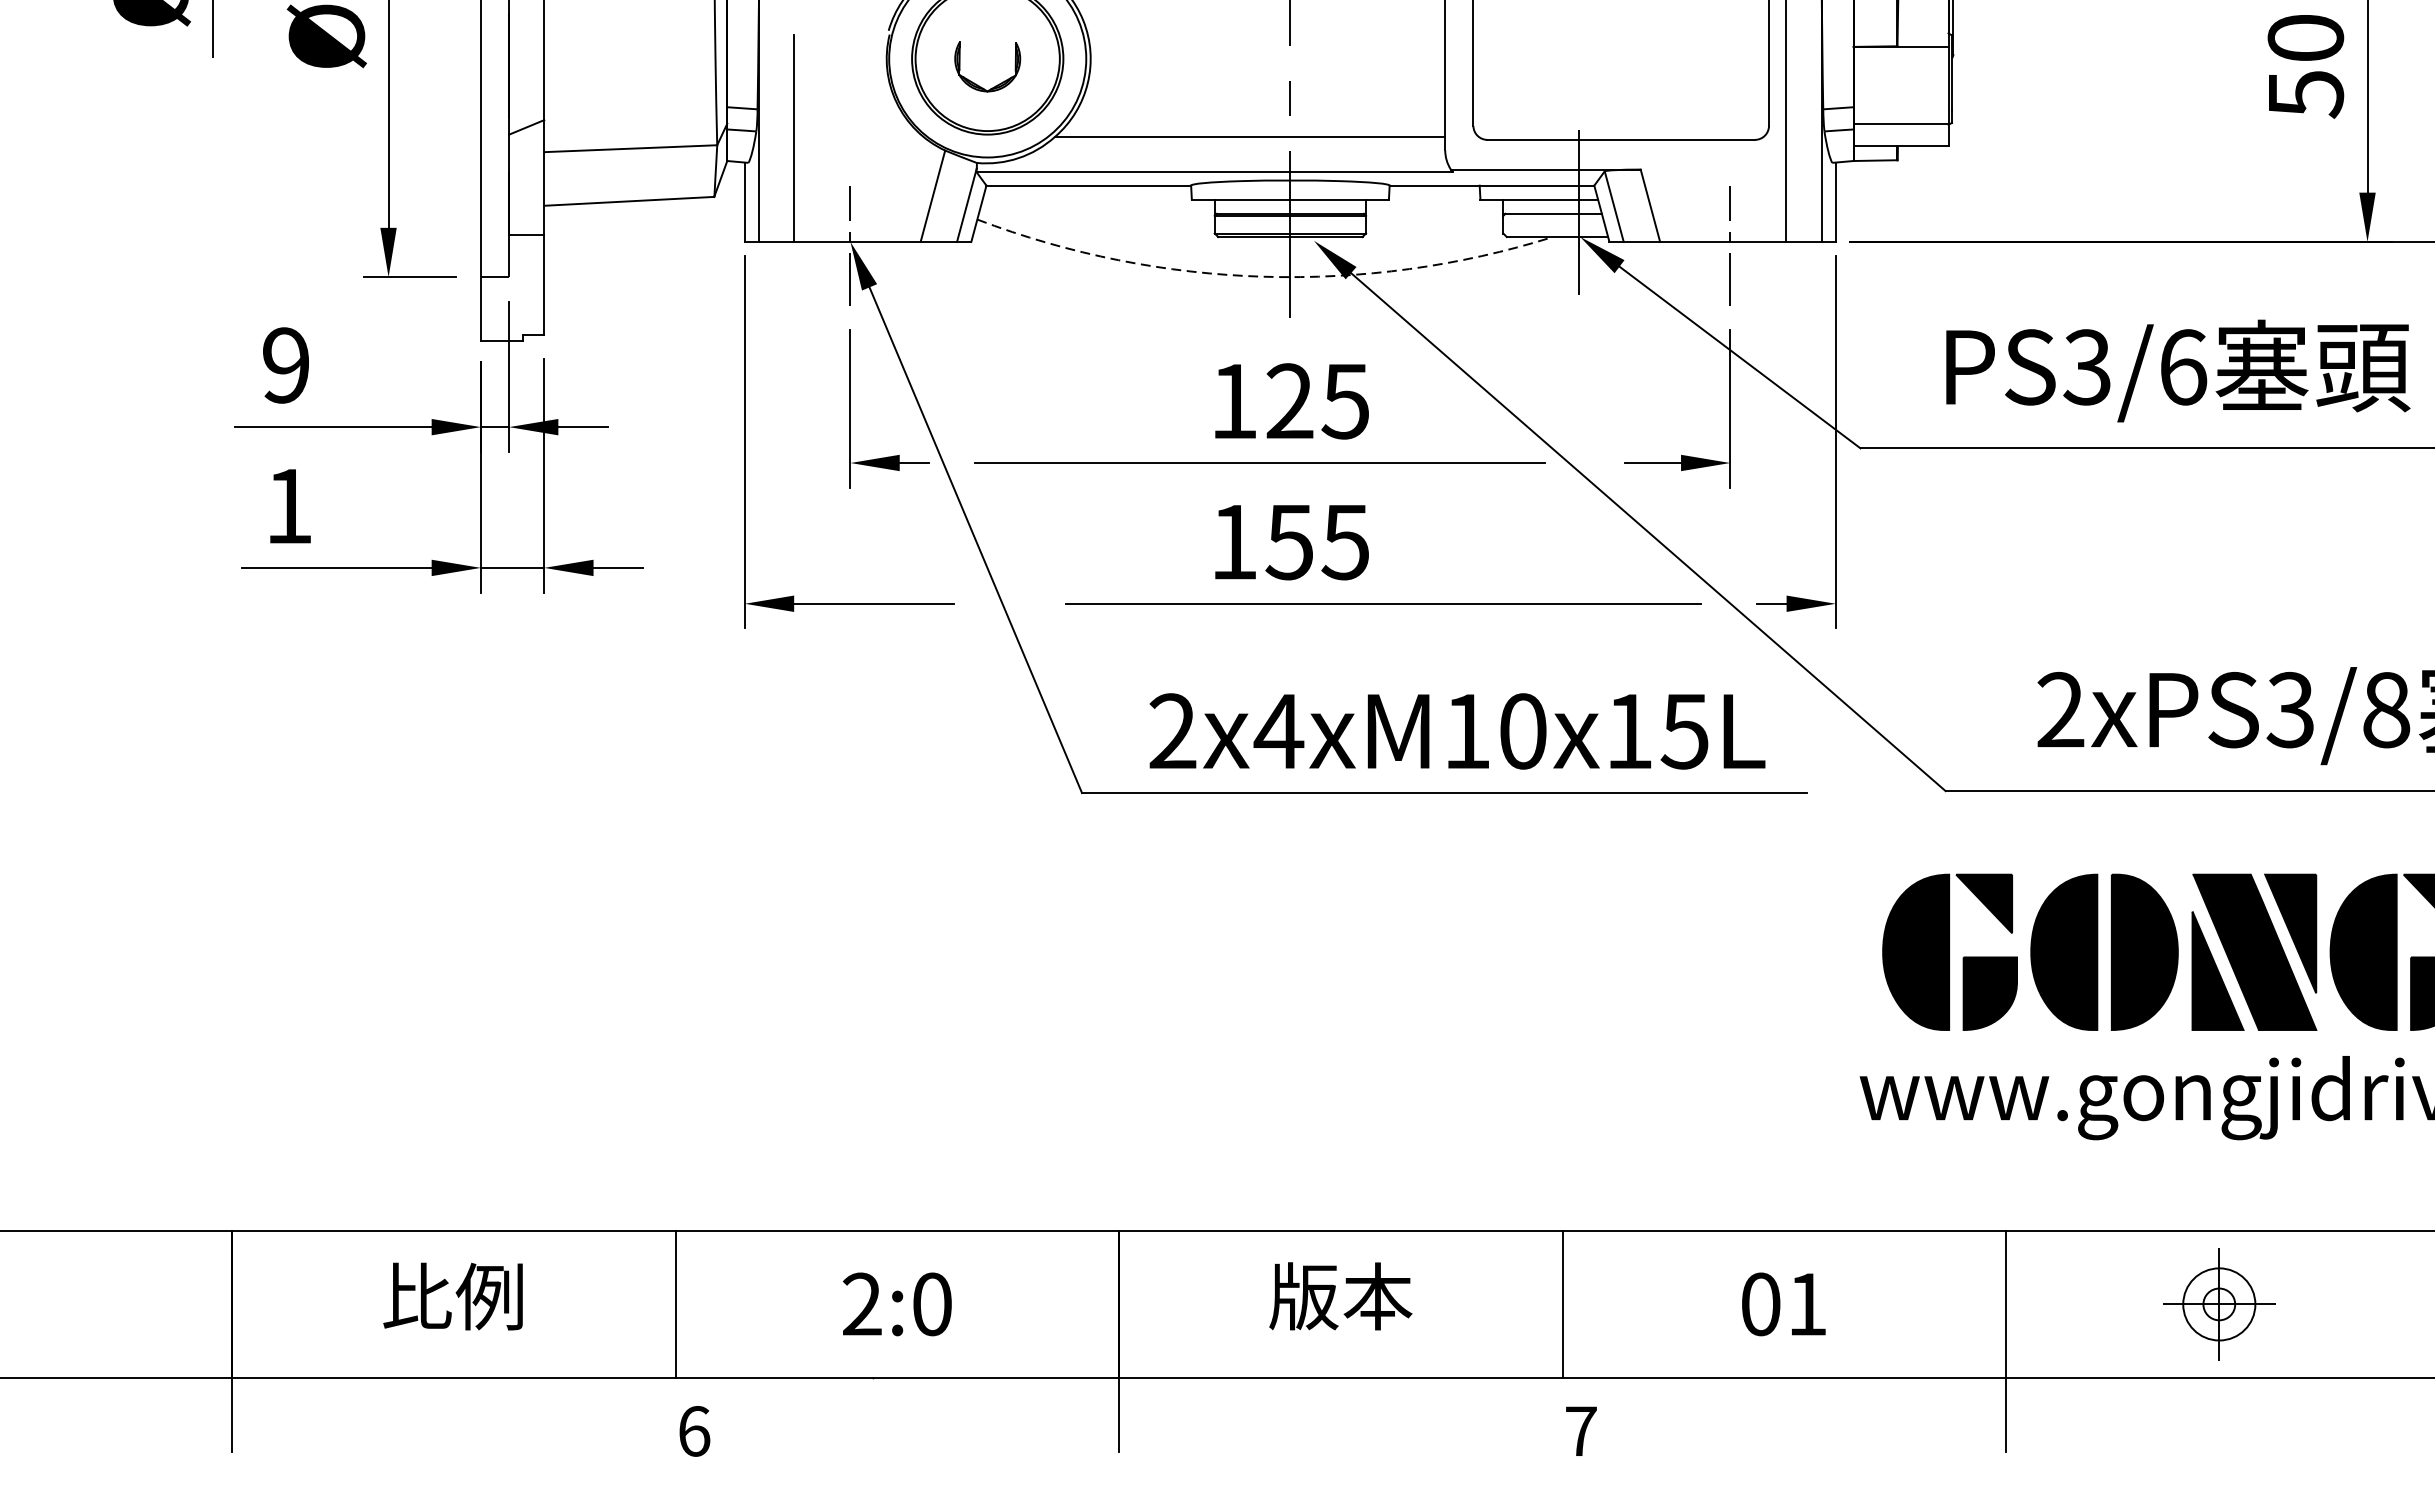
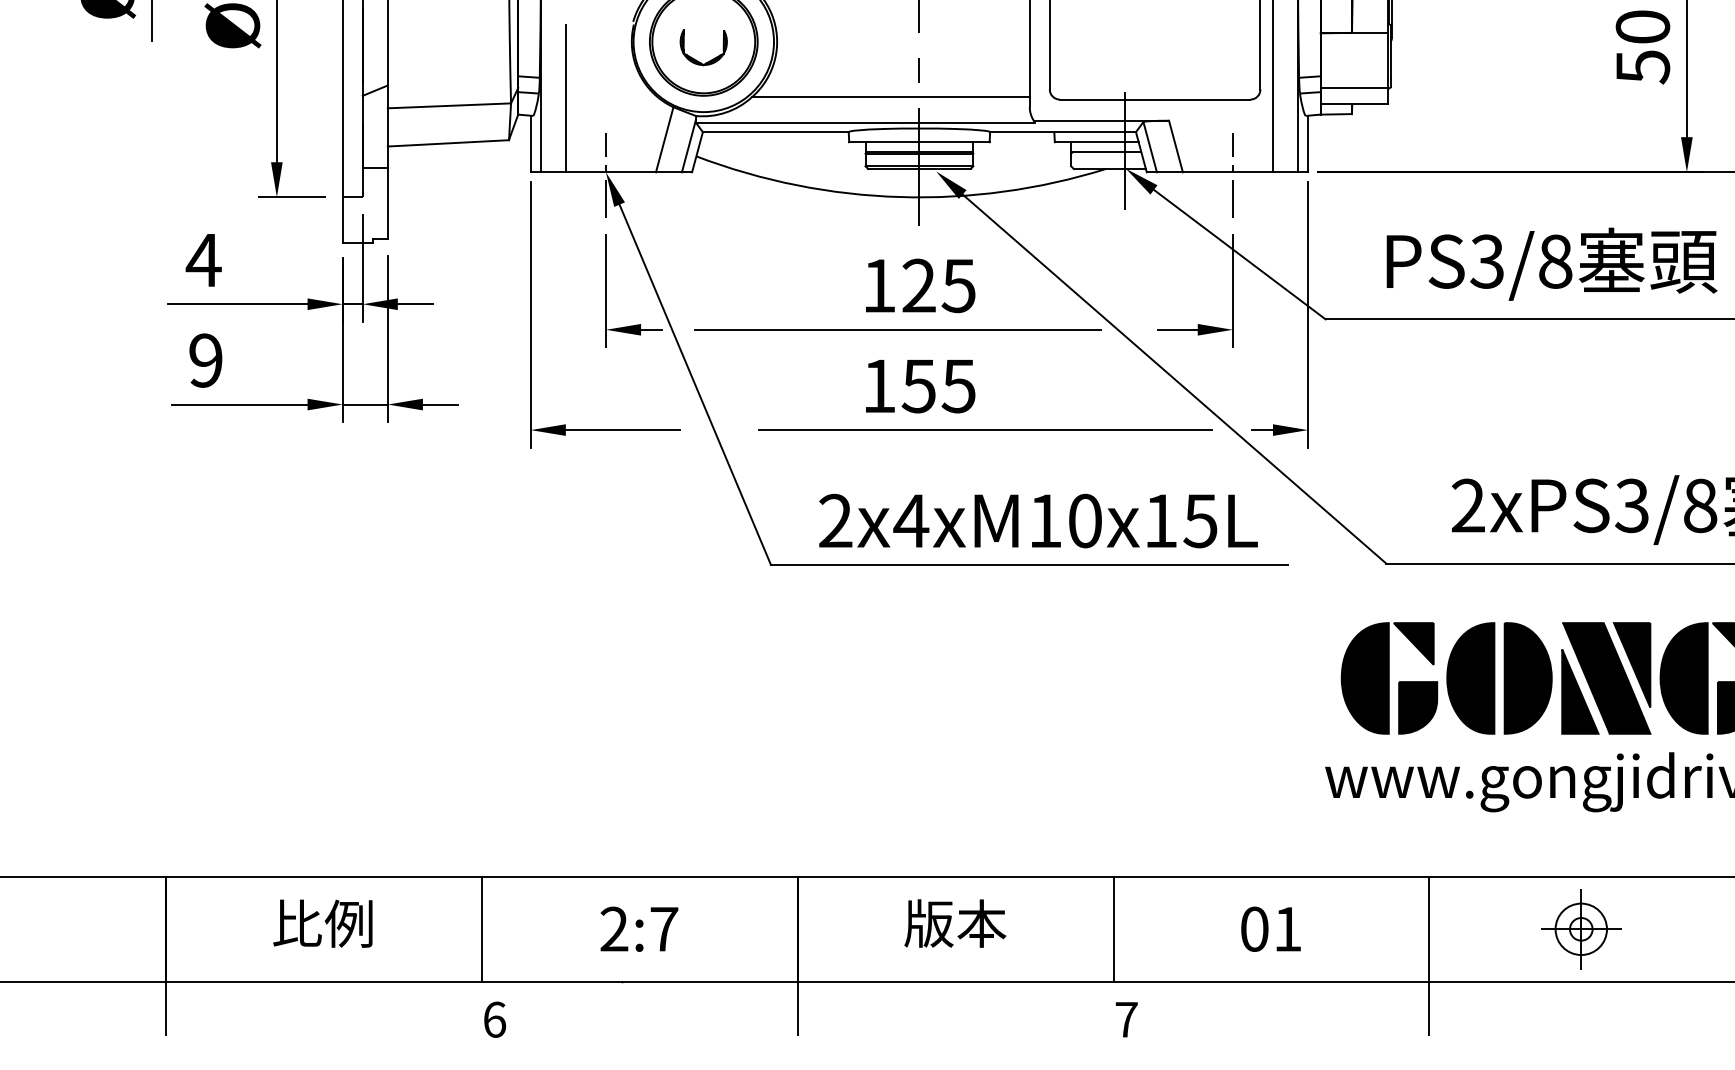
arc: (1263, 277) -> (900, 197), dashed -> solid
text: (285, 365) -> (203, 260), 9 -> 4
text: (2183, 367) -> (1555, 261), PS3/6 -> PS3/8
text: (288, 506) -> (205, 360), 1 -> 9
text: (932, 1303) -> (664, 928), 2:0 -> 2:7

